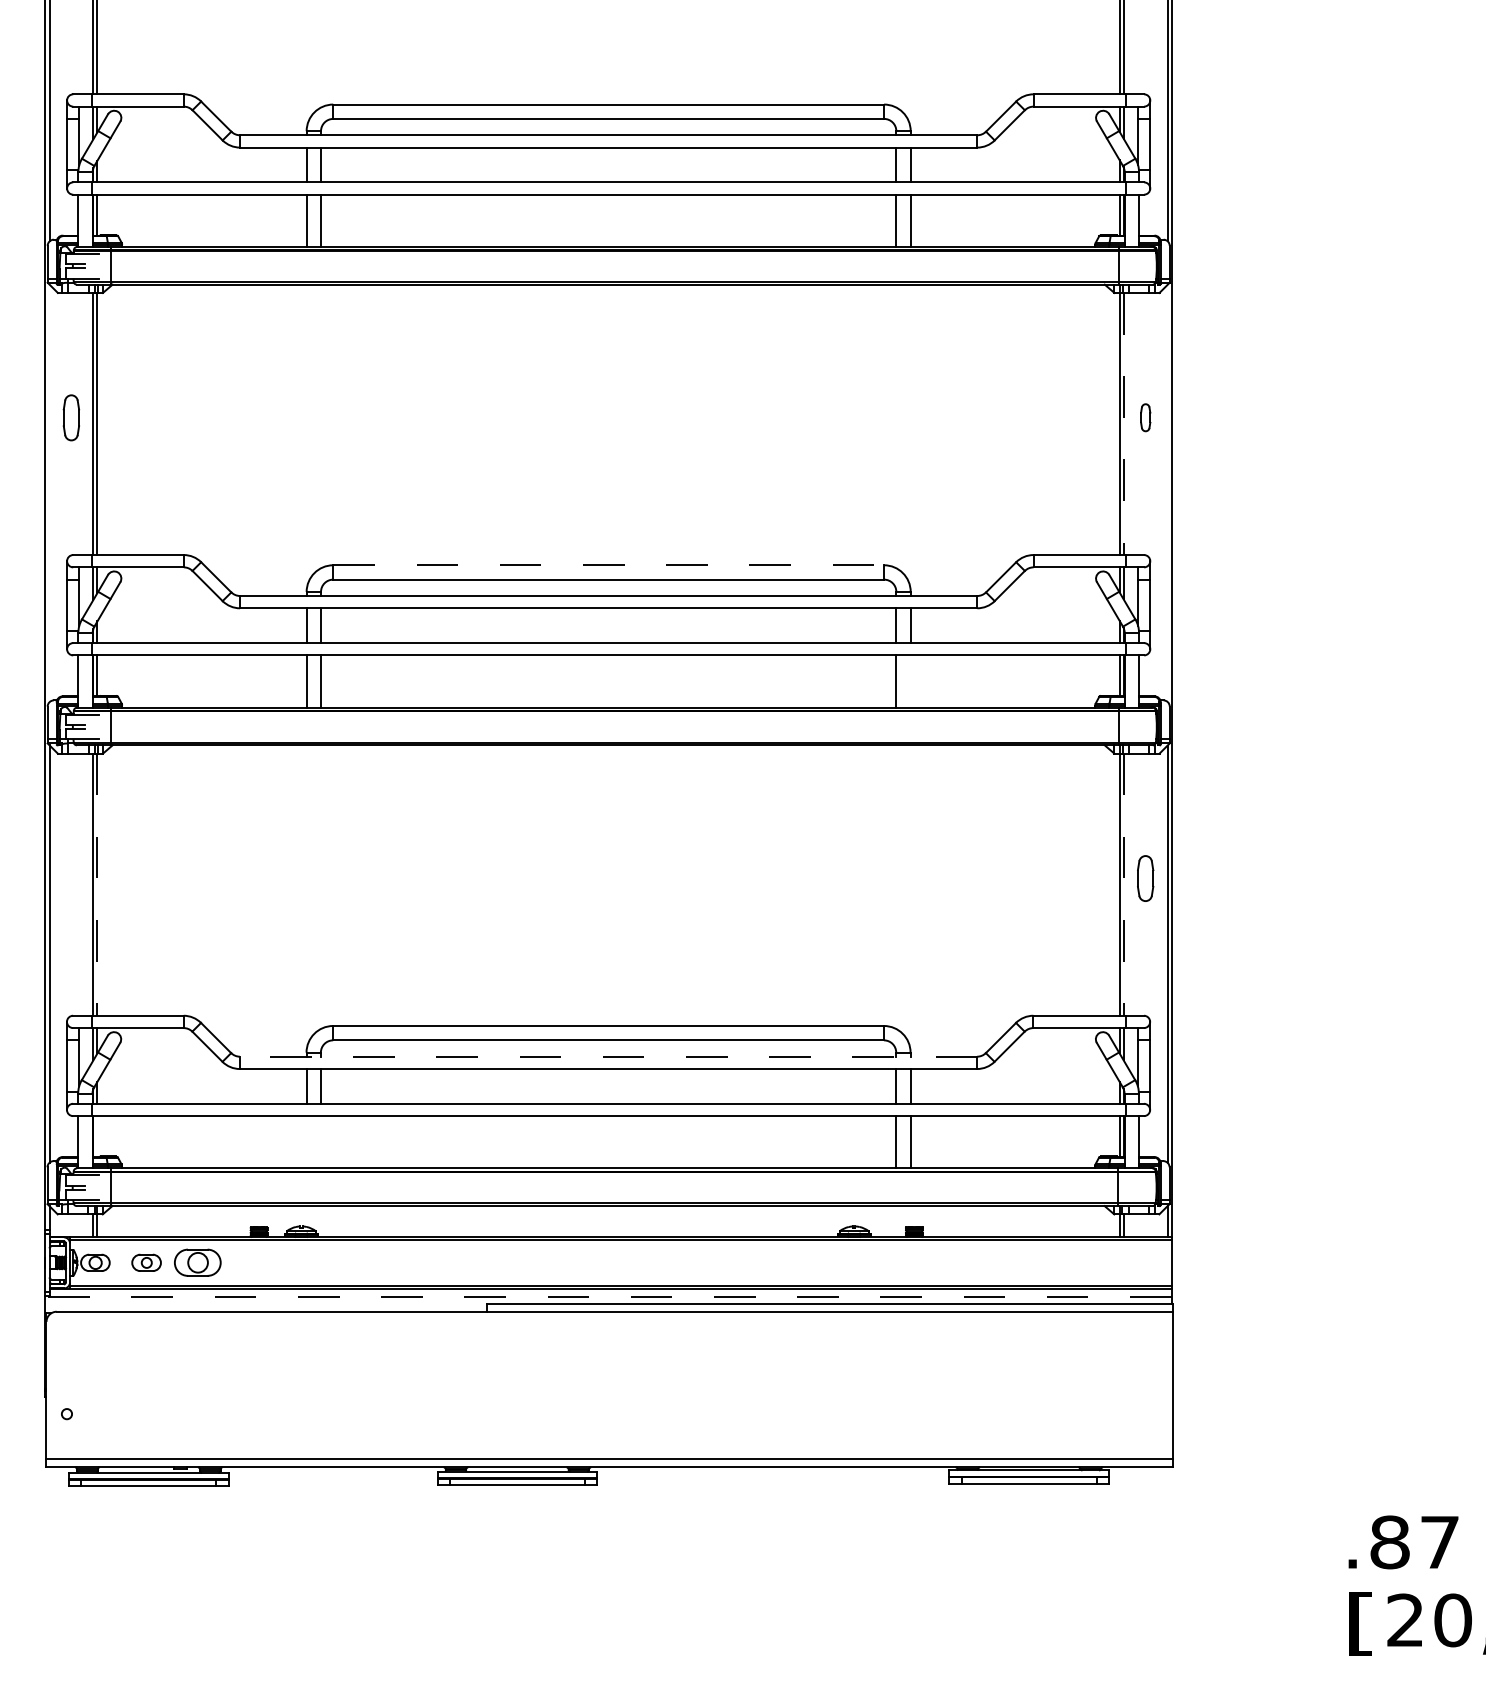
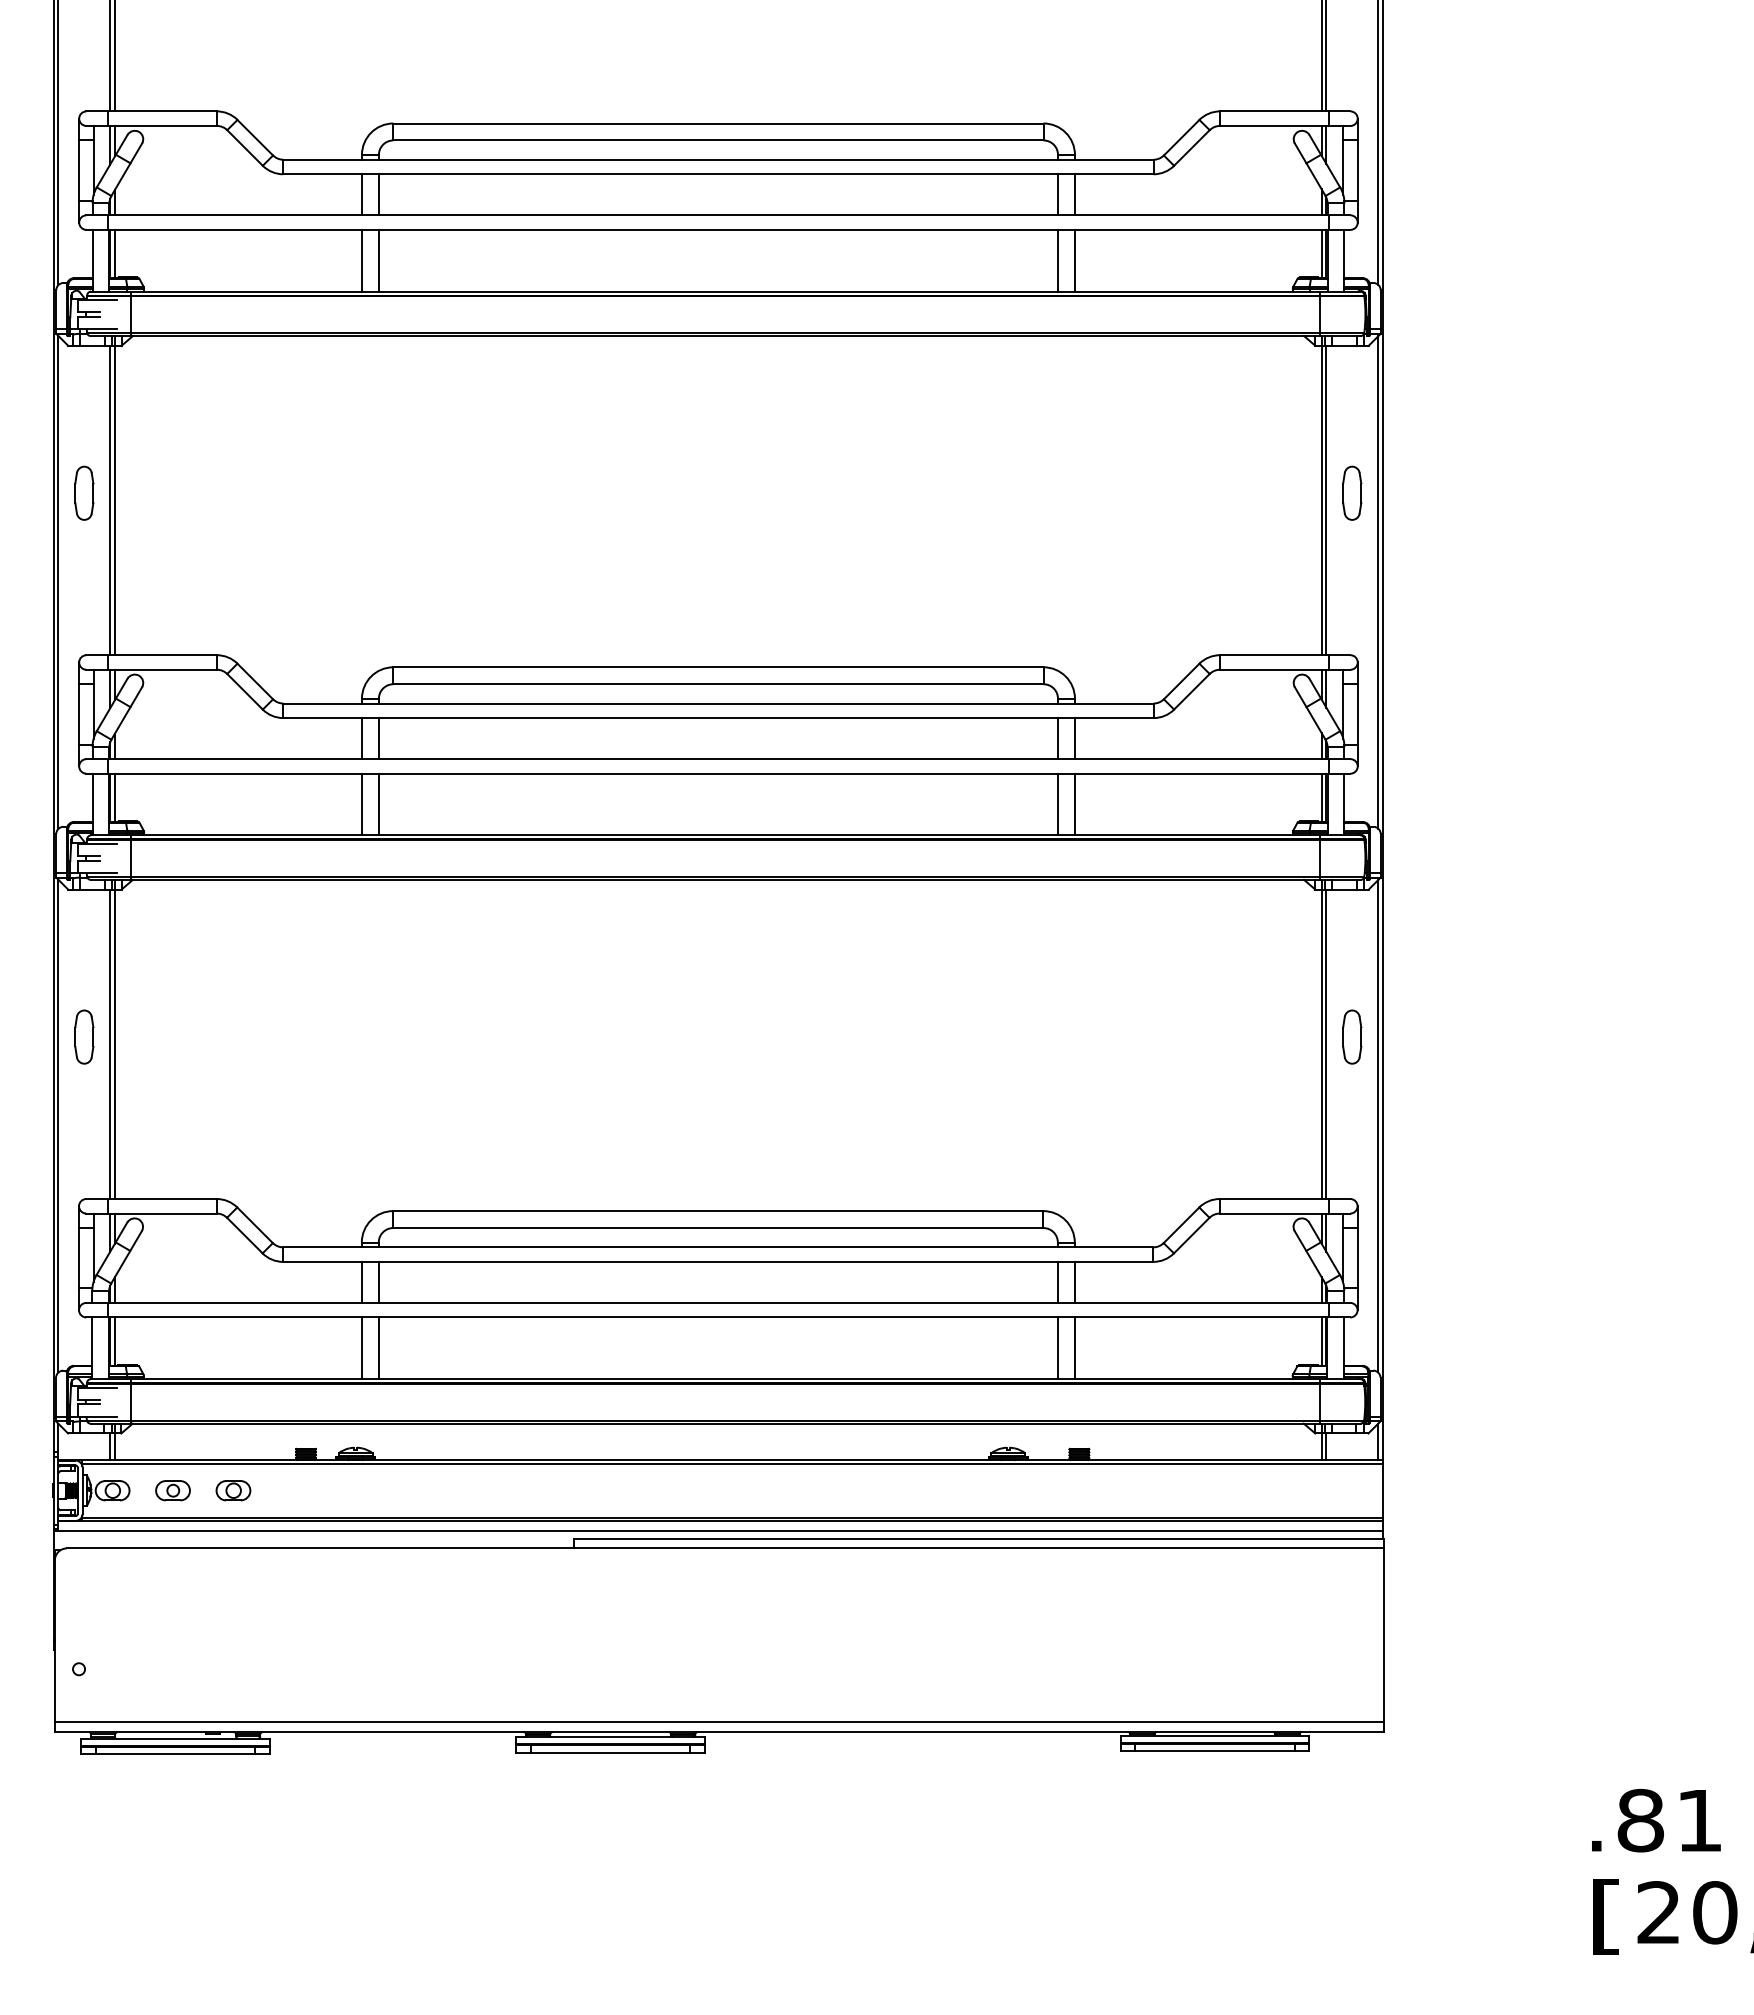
part: (1145, 417) -> (1352, 492), size x1.67
line: (1123, 423) -> (1326, 500), dashed -> solid
line: (49, 493) -> (58, 582), added
line: (1167, 493) -> (1378, 582), added
line: (608, 565) -> (718, 667), dashed -> solid
line: (910, 681) -> (1074, 804), added
part: (71, 878) -> (84, 1036), added
line: (97, 884) -> (115, 1044), dashed -> solid
line: (1123, 884) -> (1326, 1044), dashed -> solid
line: (607, 1056) -> (717, 1247), dashed -> solid
line: (97, 1136) -> (115, 1341), added
line: (306, 1142) -> (361, 1348), added
line: (320, 1142) -> (378, 1348), added
part: (197, 1262) -> (233, 1490), size x0.62
line: (608, 1297) -> (718, 1531), dashed -> solid
text: (1439, 1542) -> (1699, 1820), .87 -> .81

